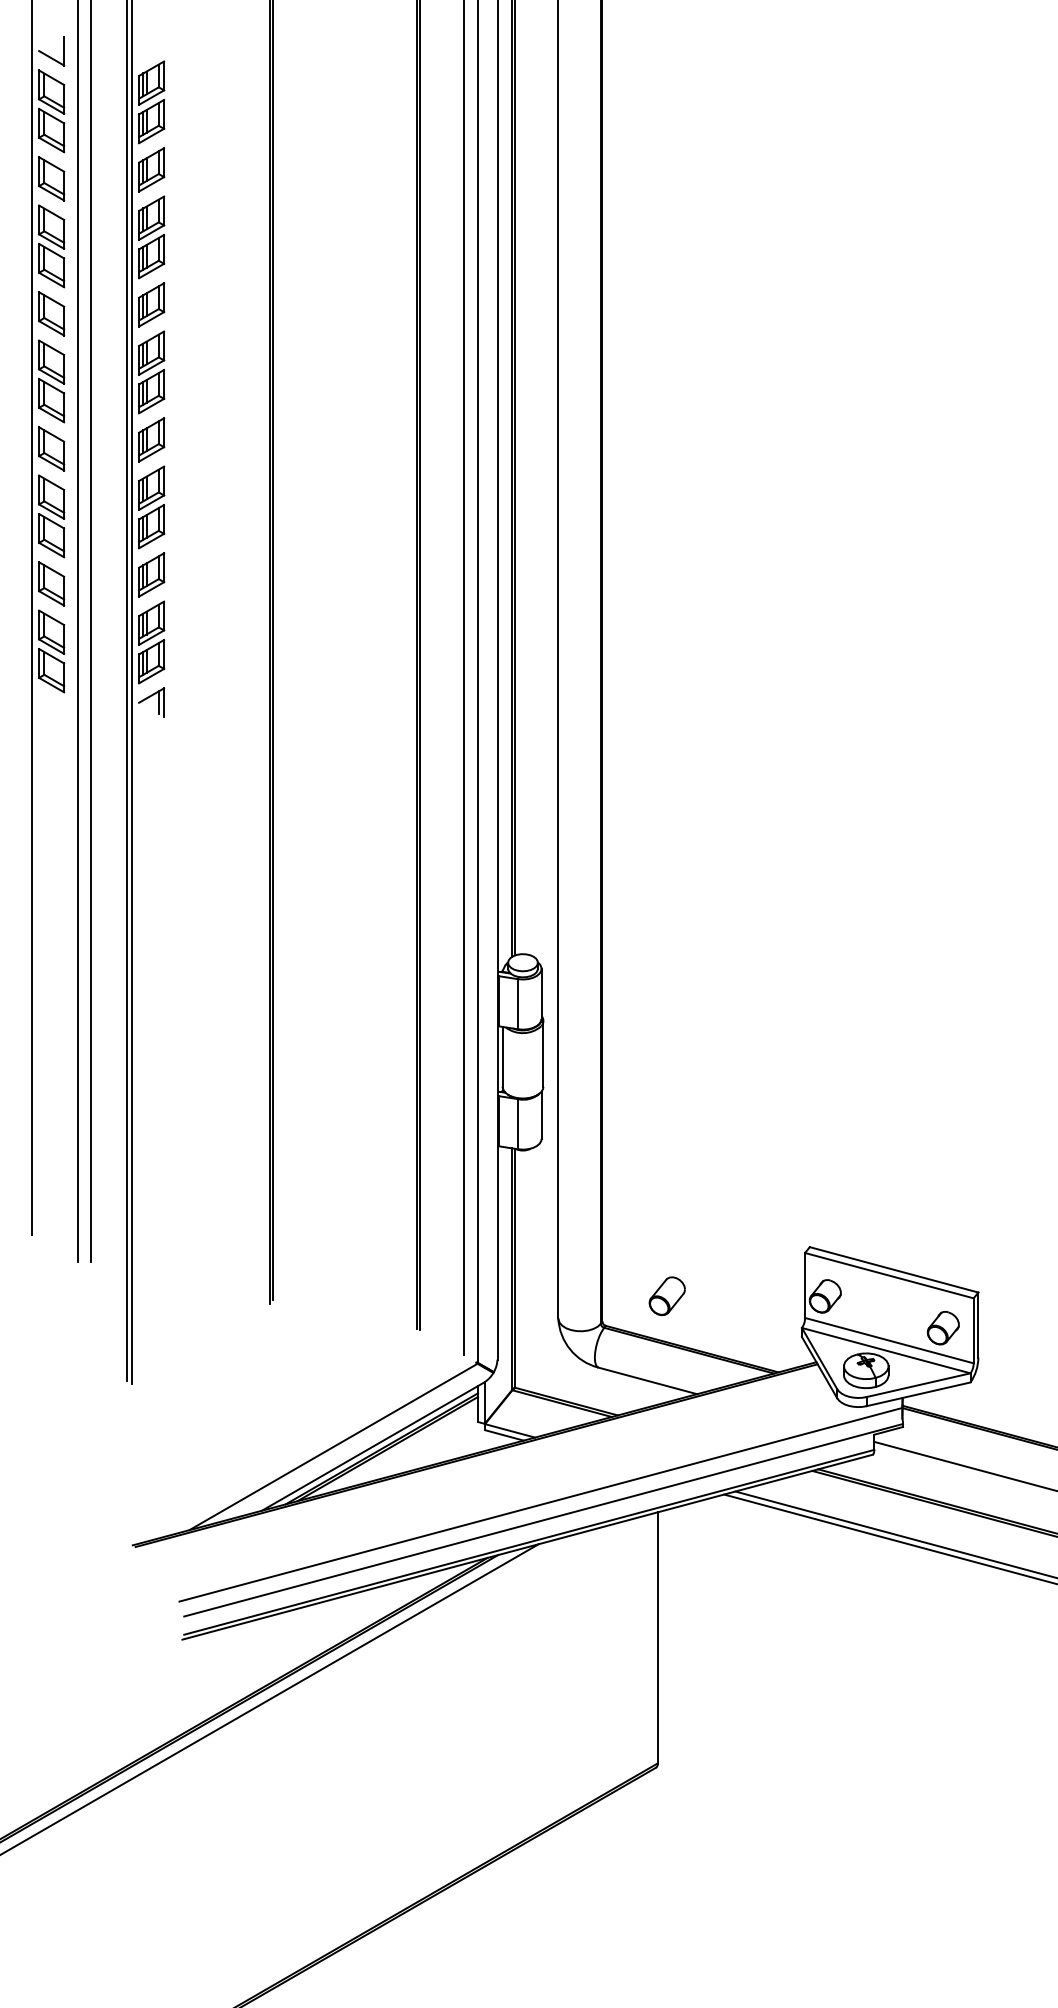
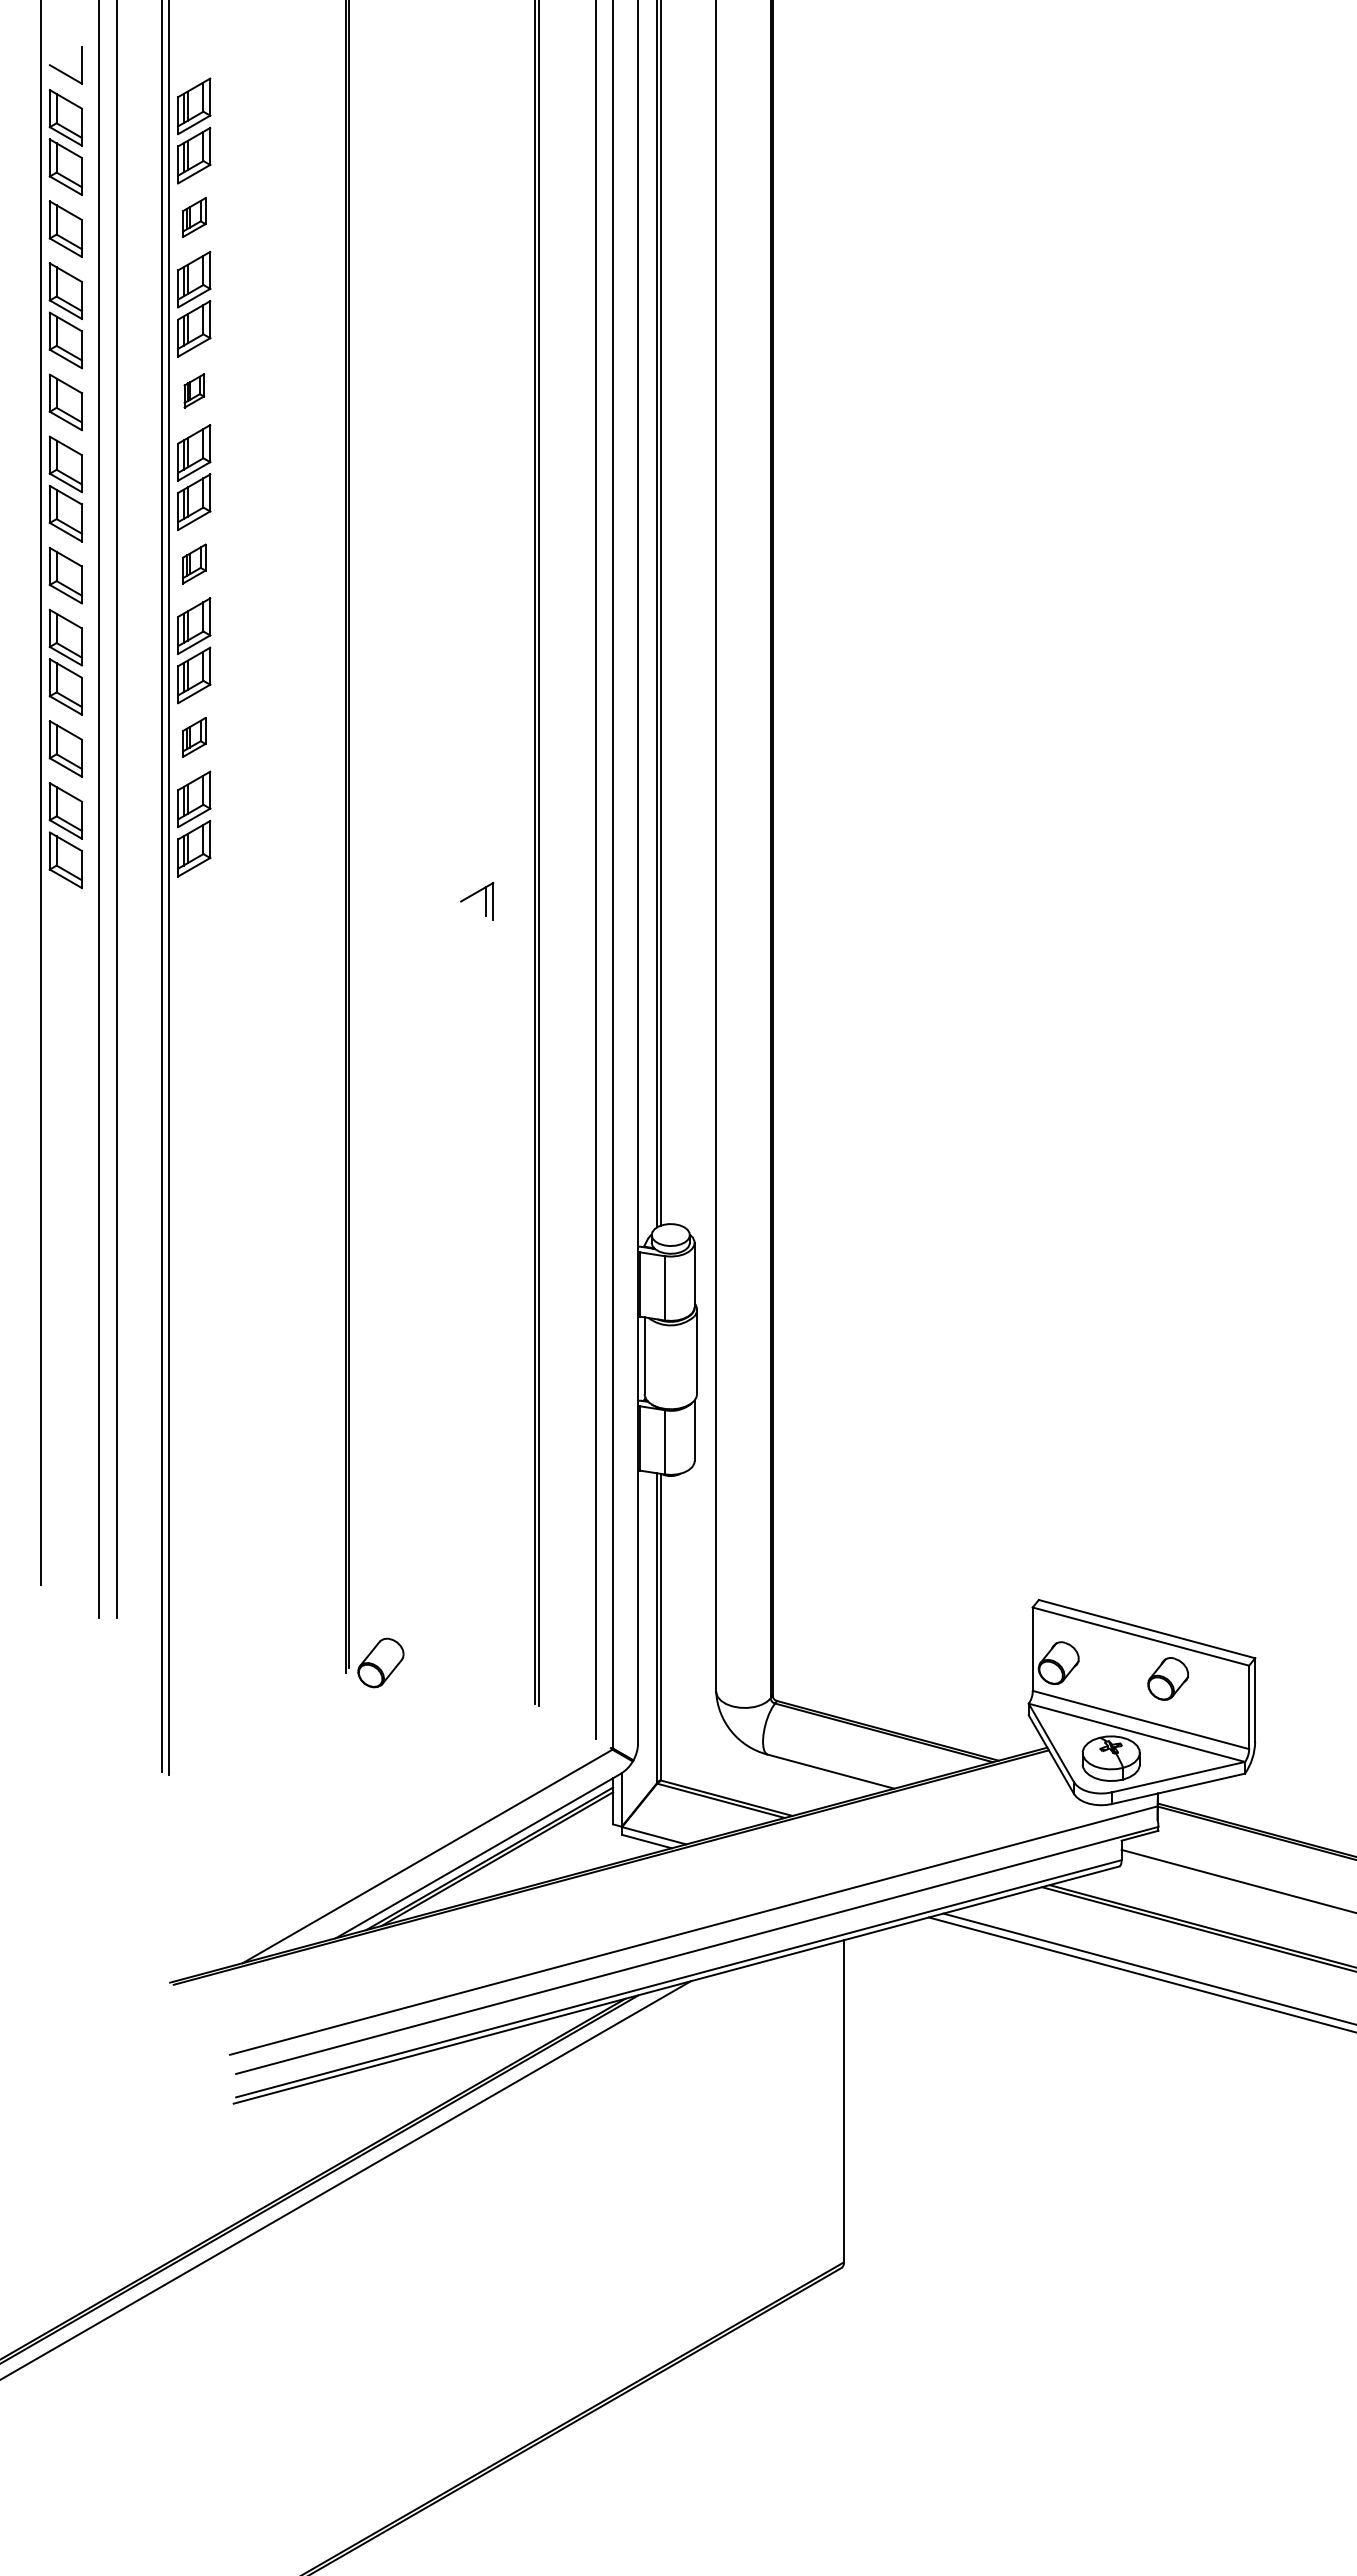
part: (151, 169) -> (194, 217), size x0.7
part: (151, 304) -> (194, 390), size x0.6
part: (151, 439) -> (194, 563), size x0.7
part: (151, 574) -> (194, 737), size x0.7
part: (150, 697) -> (475, 894), moved
part: (666, 1295) -> (380, 1662), moved
part: (942, 1327) -> (1167, 1678), moved

